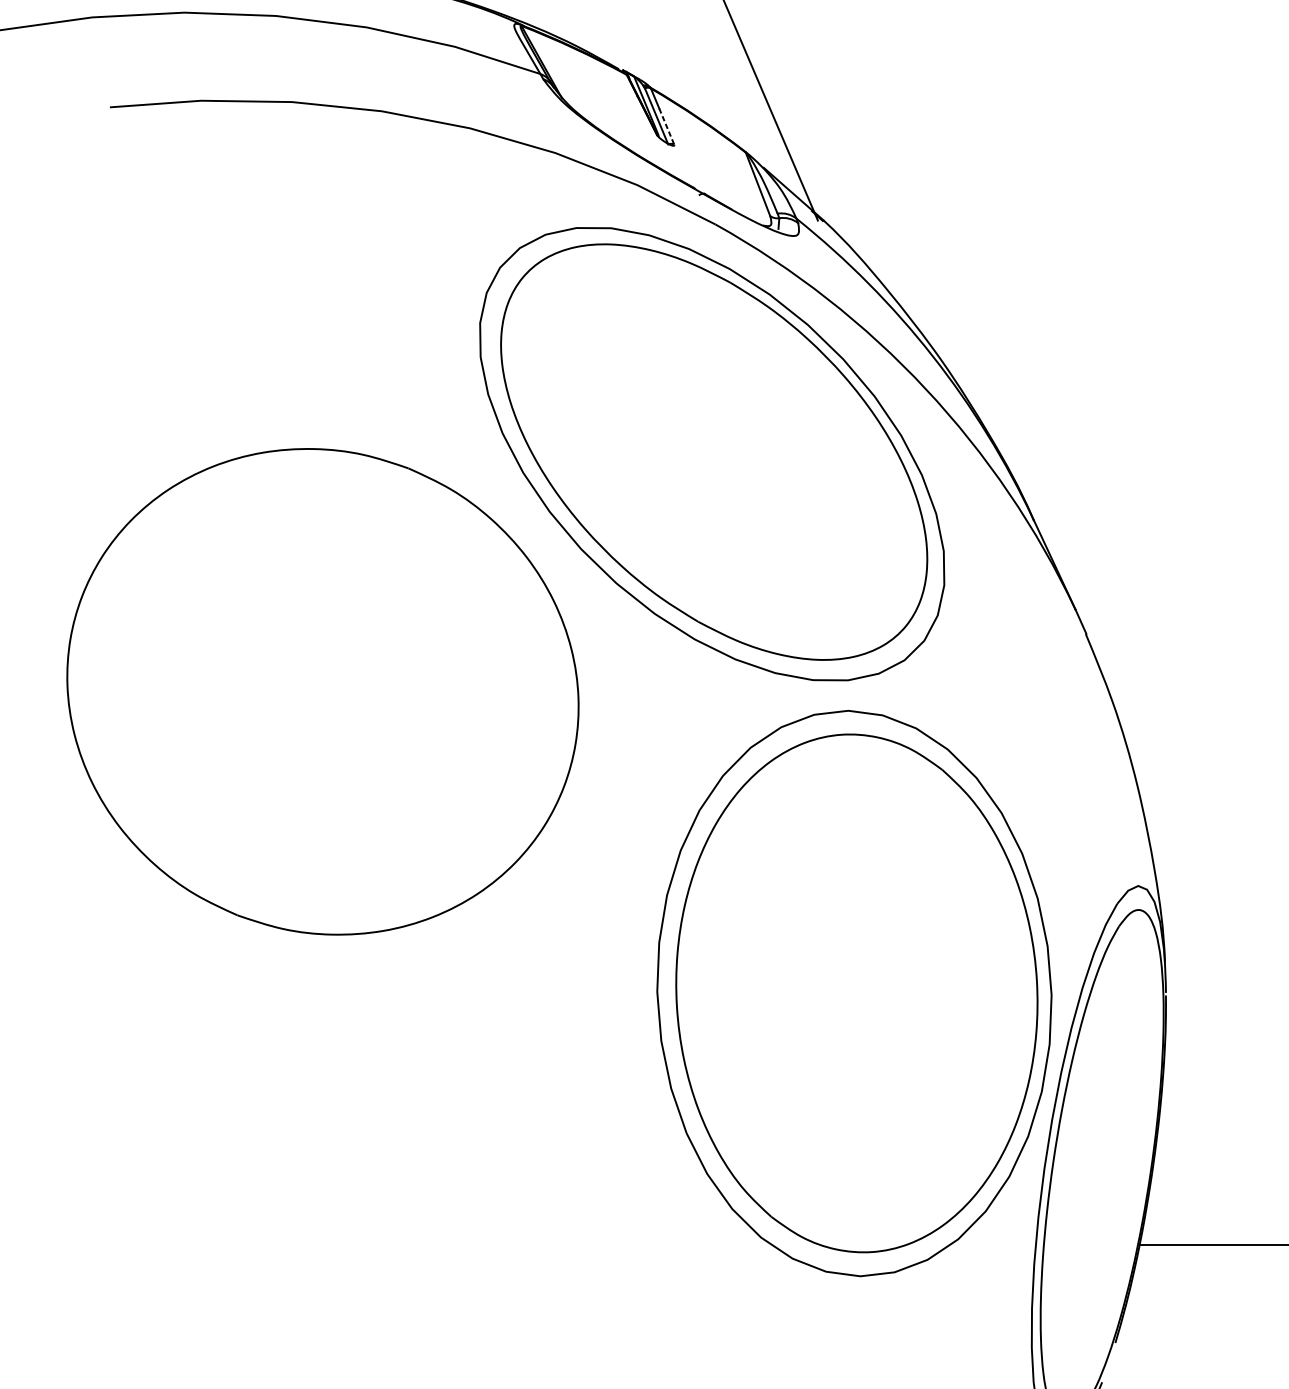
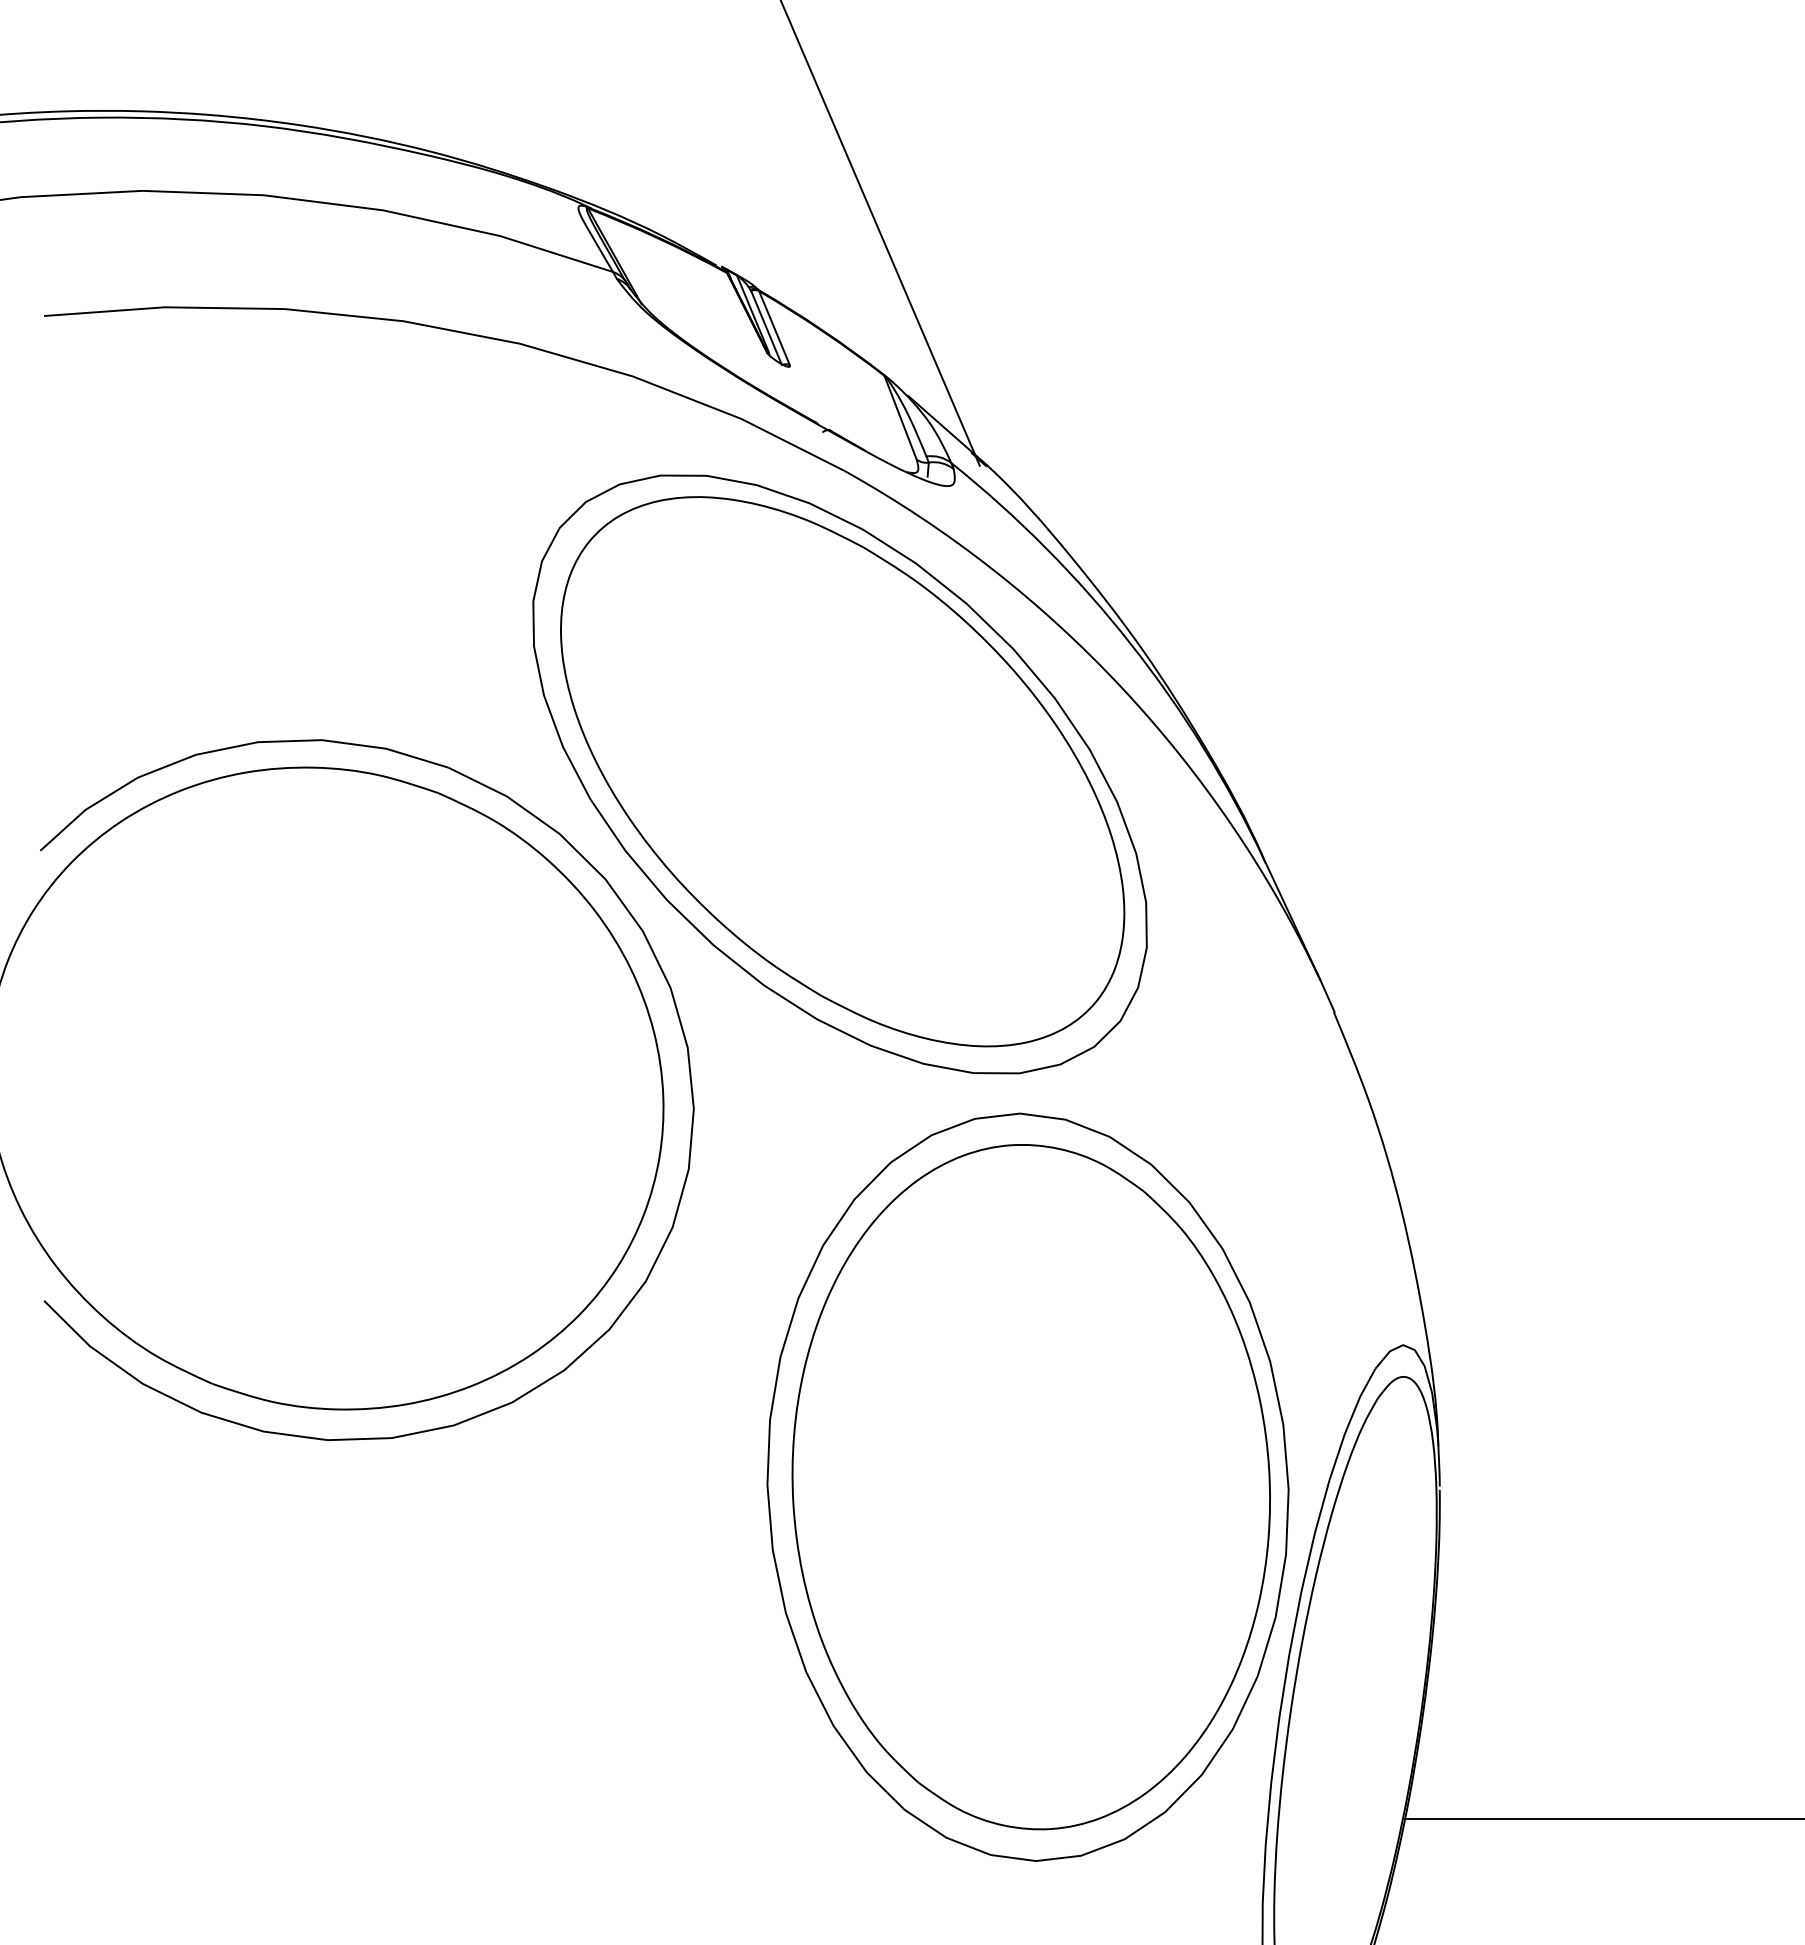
line: (667, 126) -> (780, 341), dashed -> solid
part: (548, 554) -> (623, 906), added

